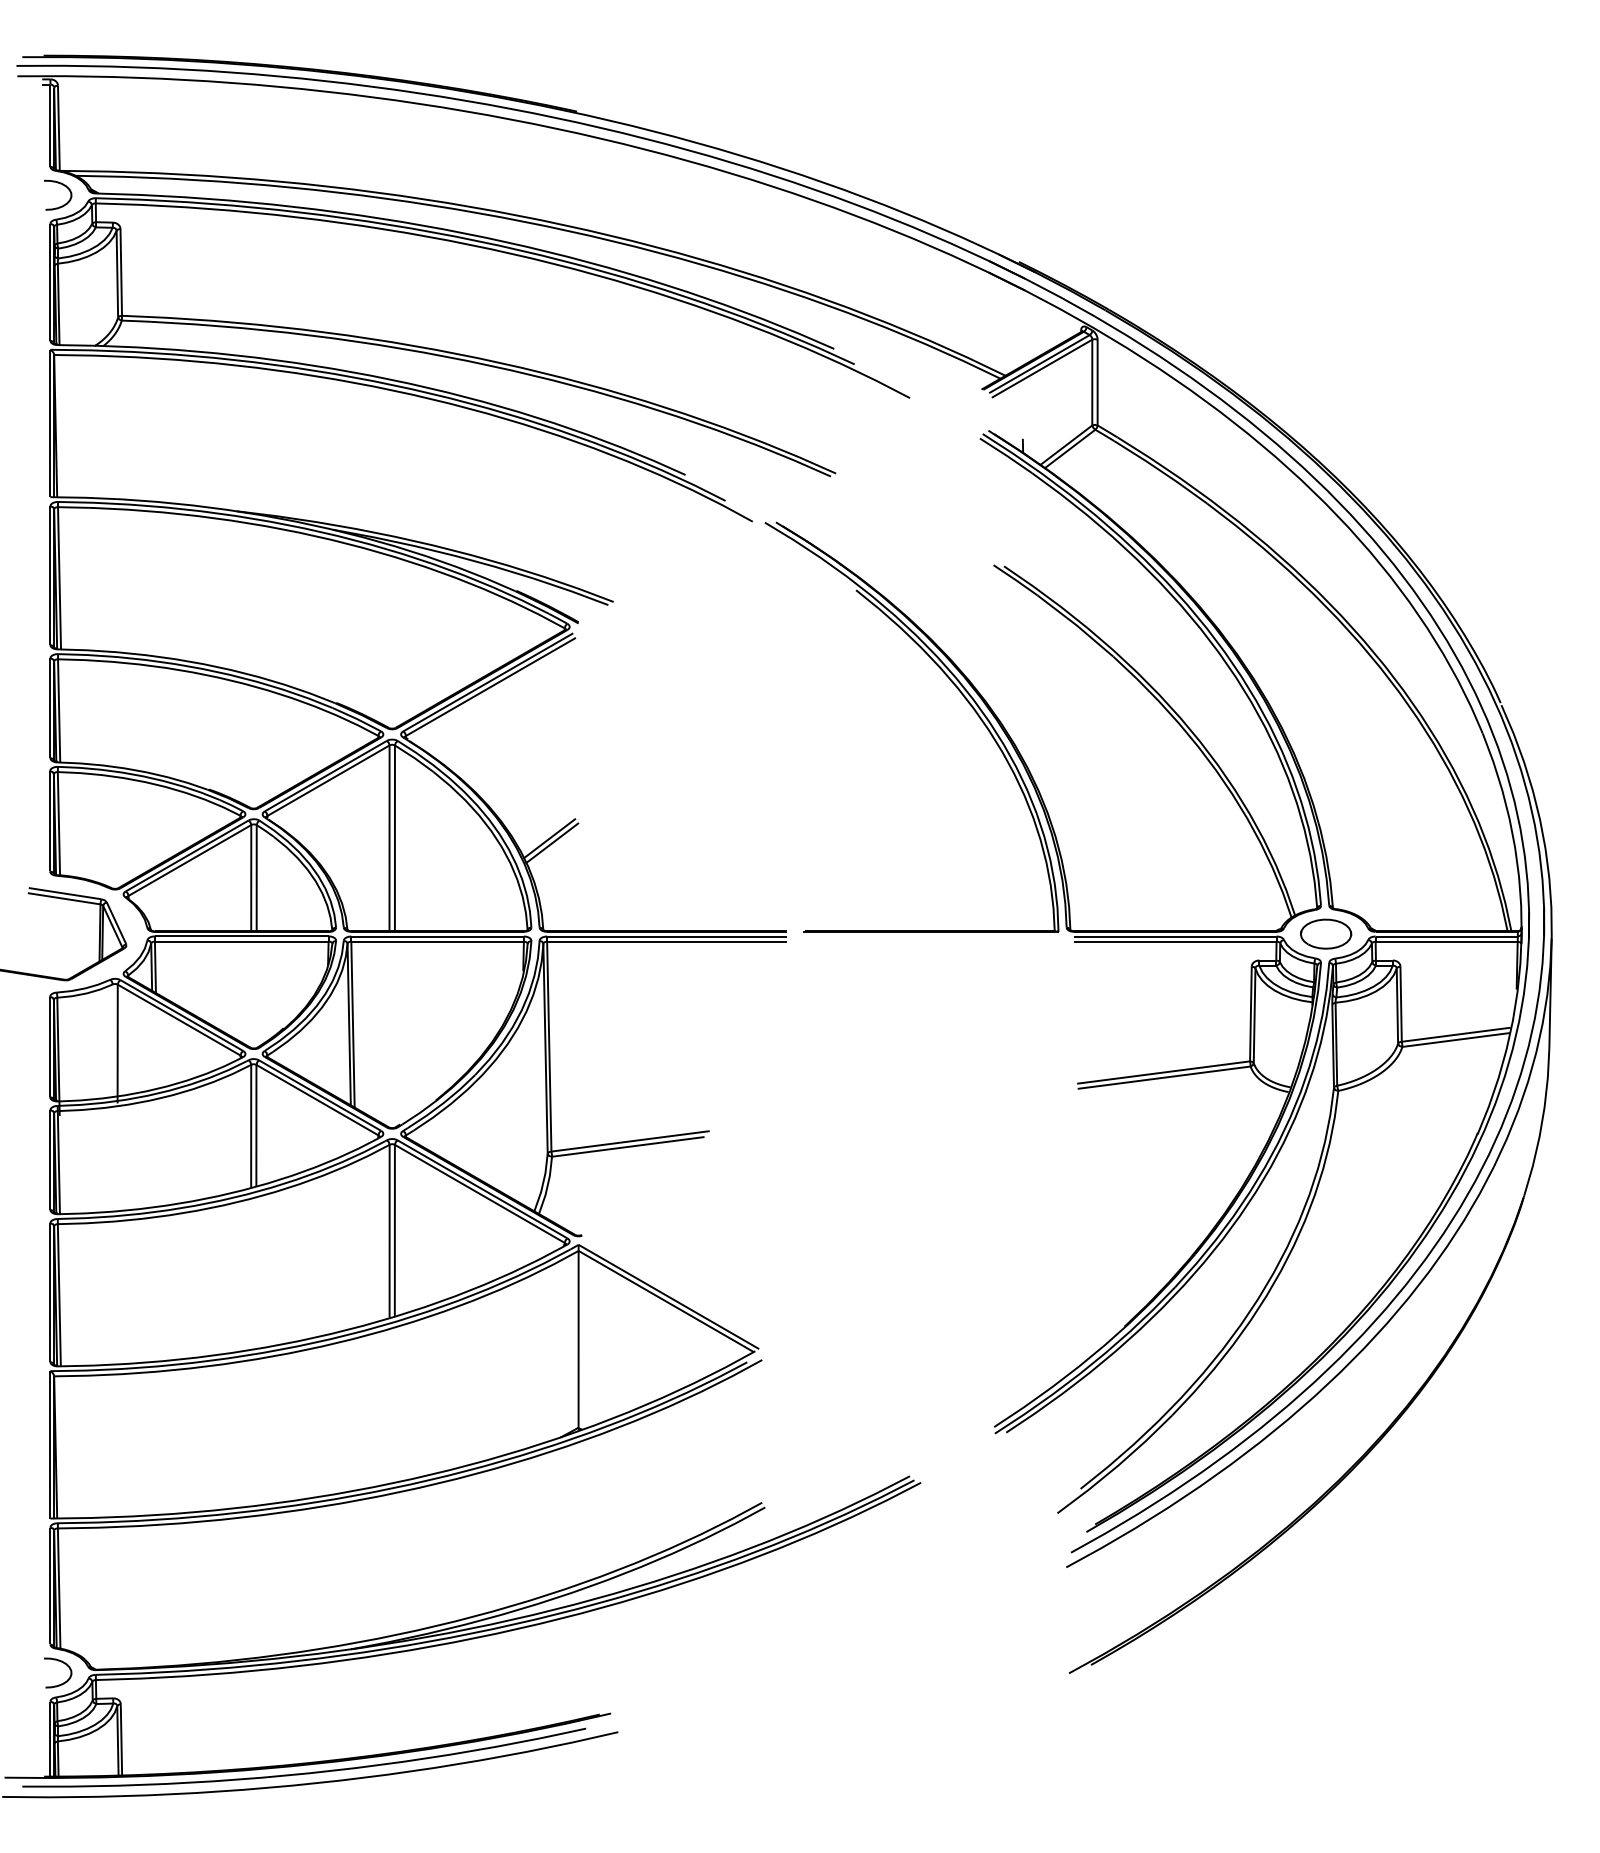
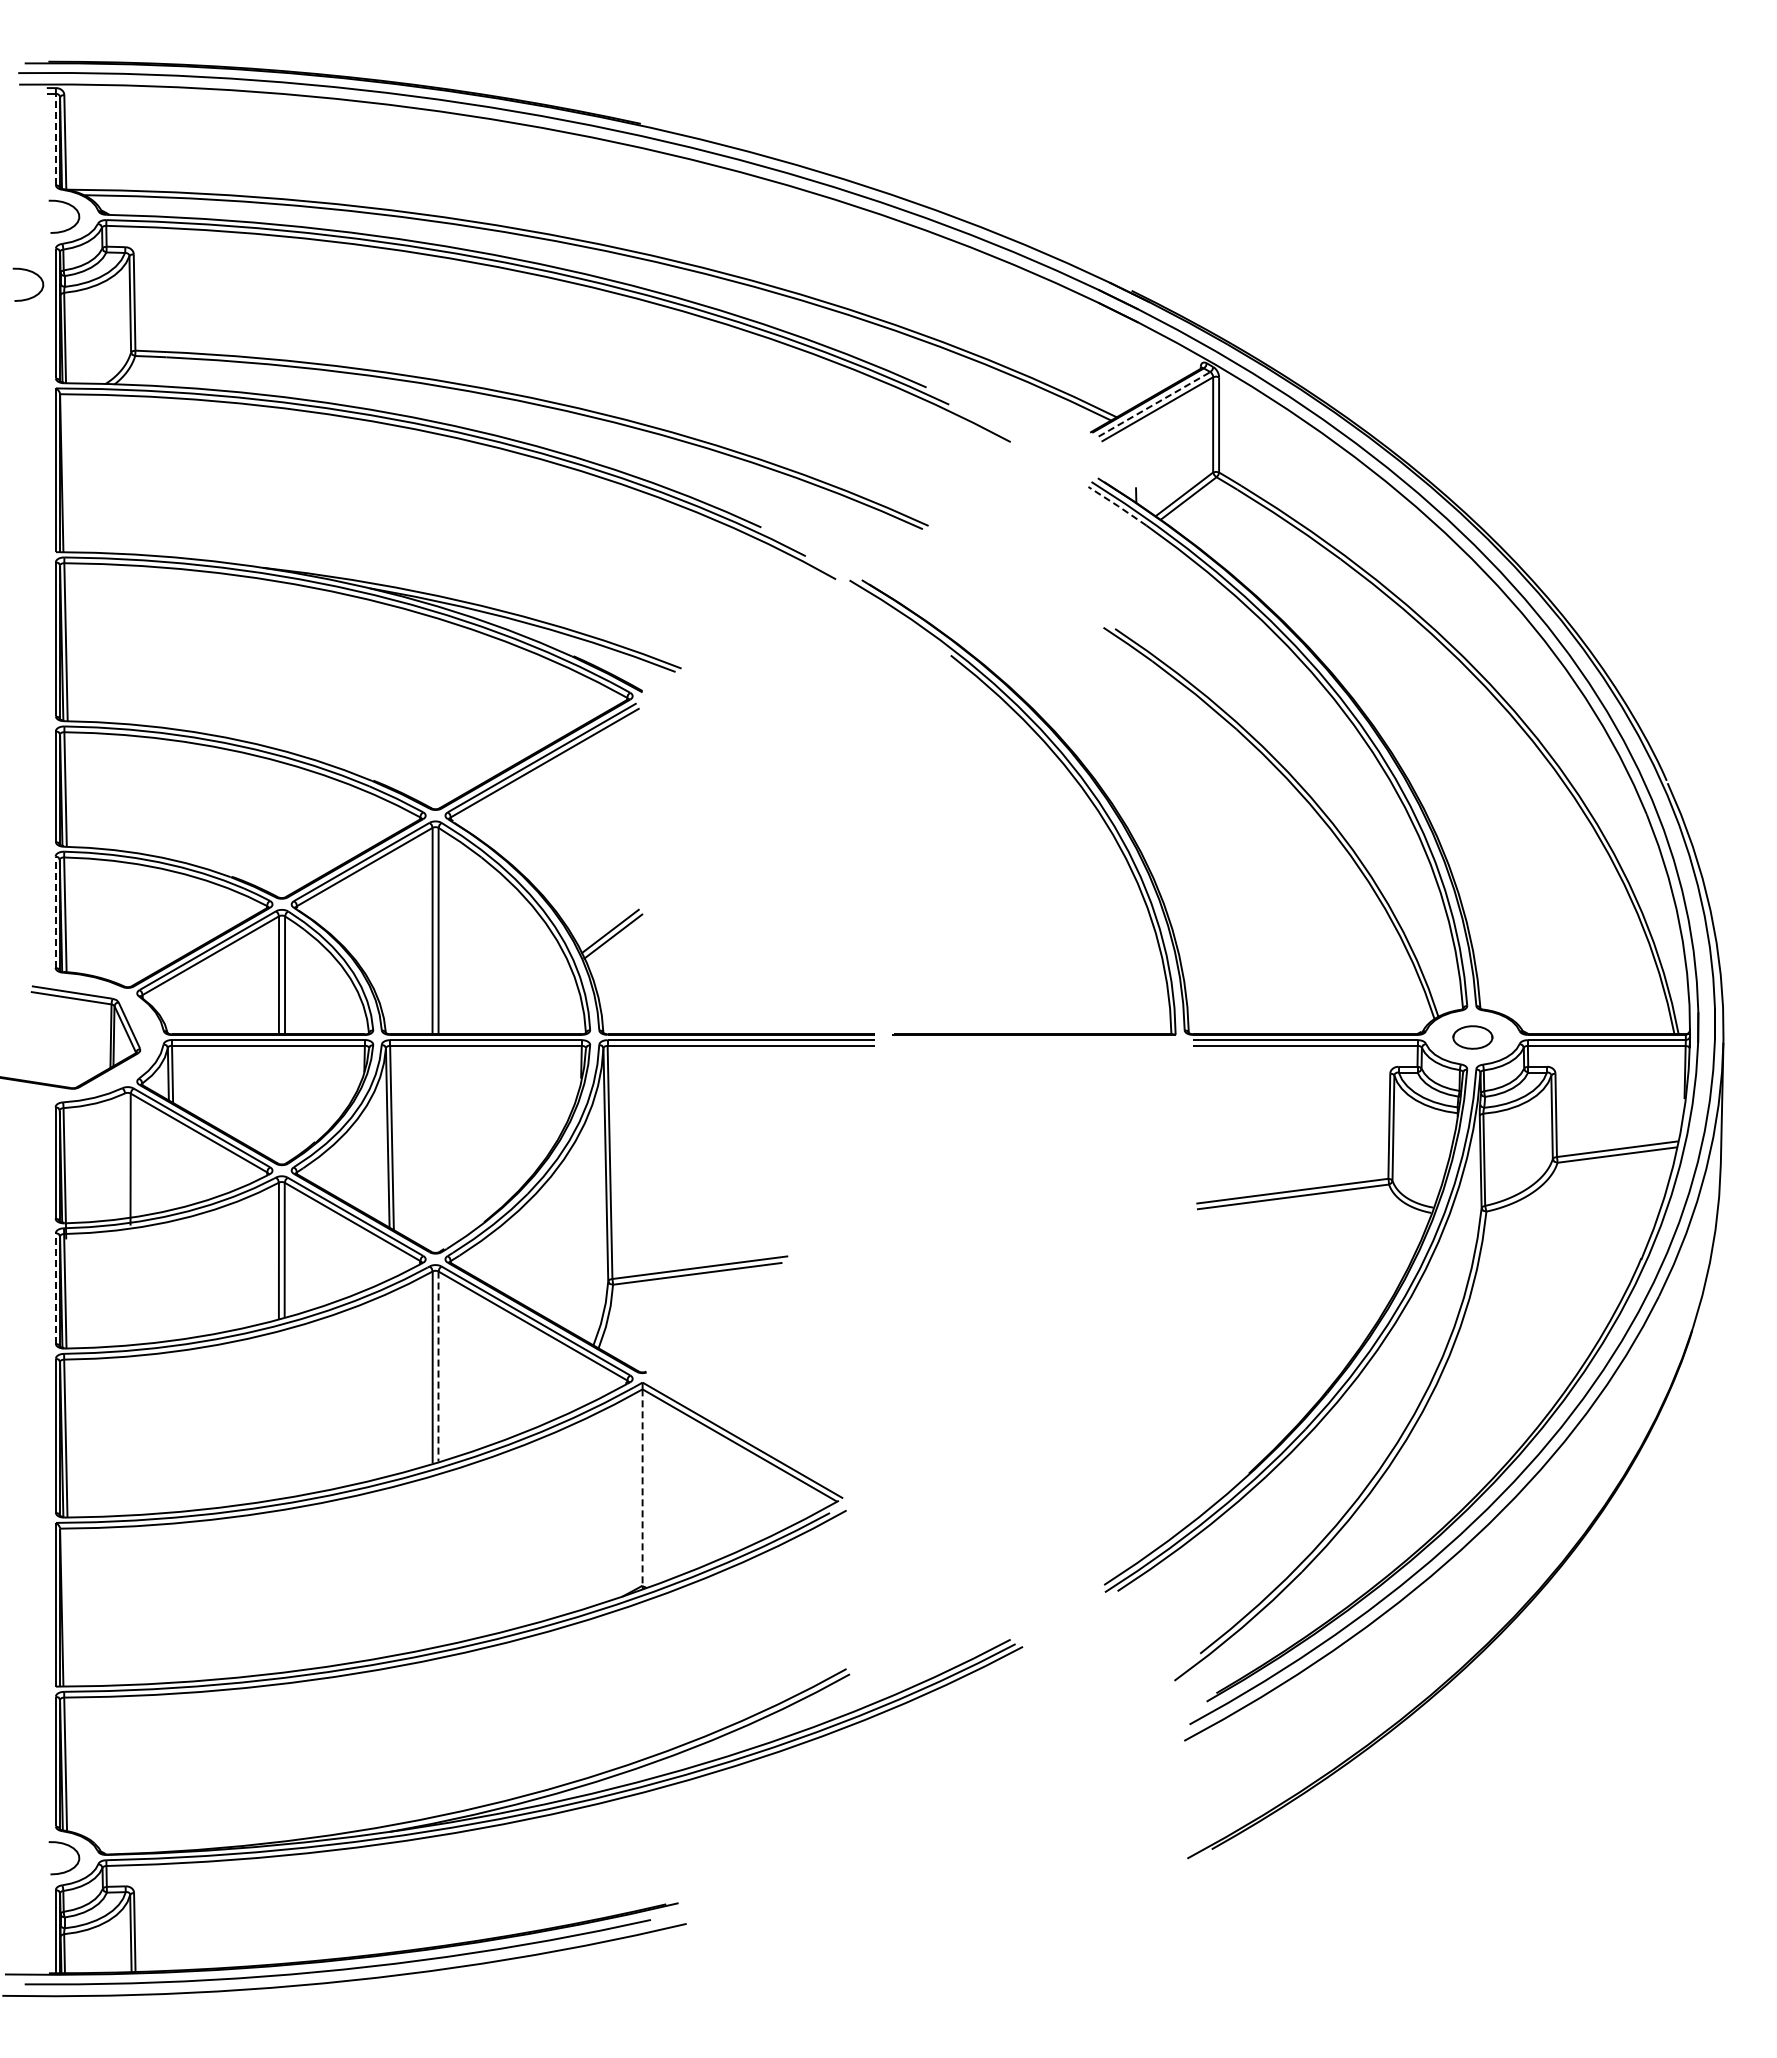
line: (50, 125) -> (55, 139), solid -> dashed
curve: (31, 247) -> (34, 274), added
line: (1039, 364) -> (1154, 404), solid -> dashed
line: (1006, 456) -> (1117, 506), solid -> dashed
line: (50, 821) -> (55, 912), solid -> dashed
part: (1325, 934) -> (1472, 1037), size x0.7
line: (50, 1159) -> (55, 1287), solid -> dashed
line: (394, 1231) -> (438, 1367), solid -> dashed
line: (578, 1339) -> (642, 1487), solid -> dashed

